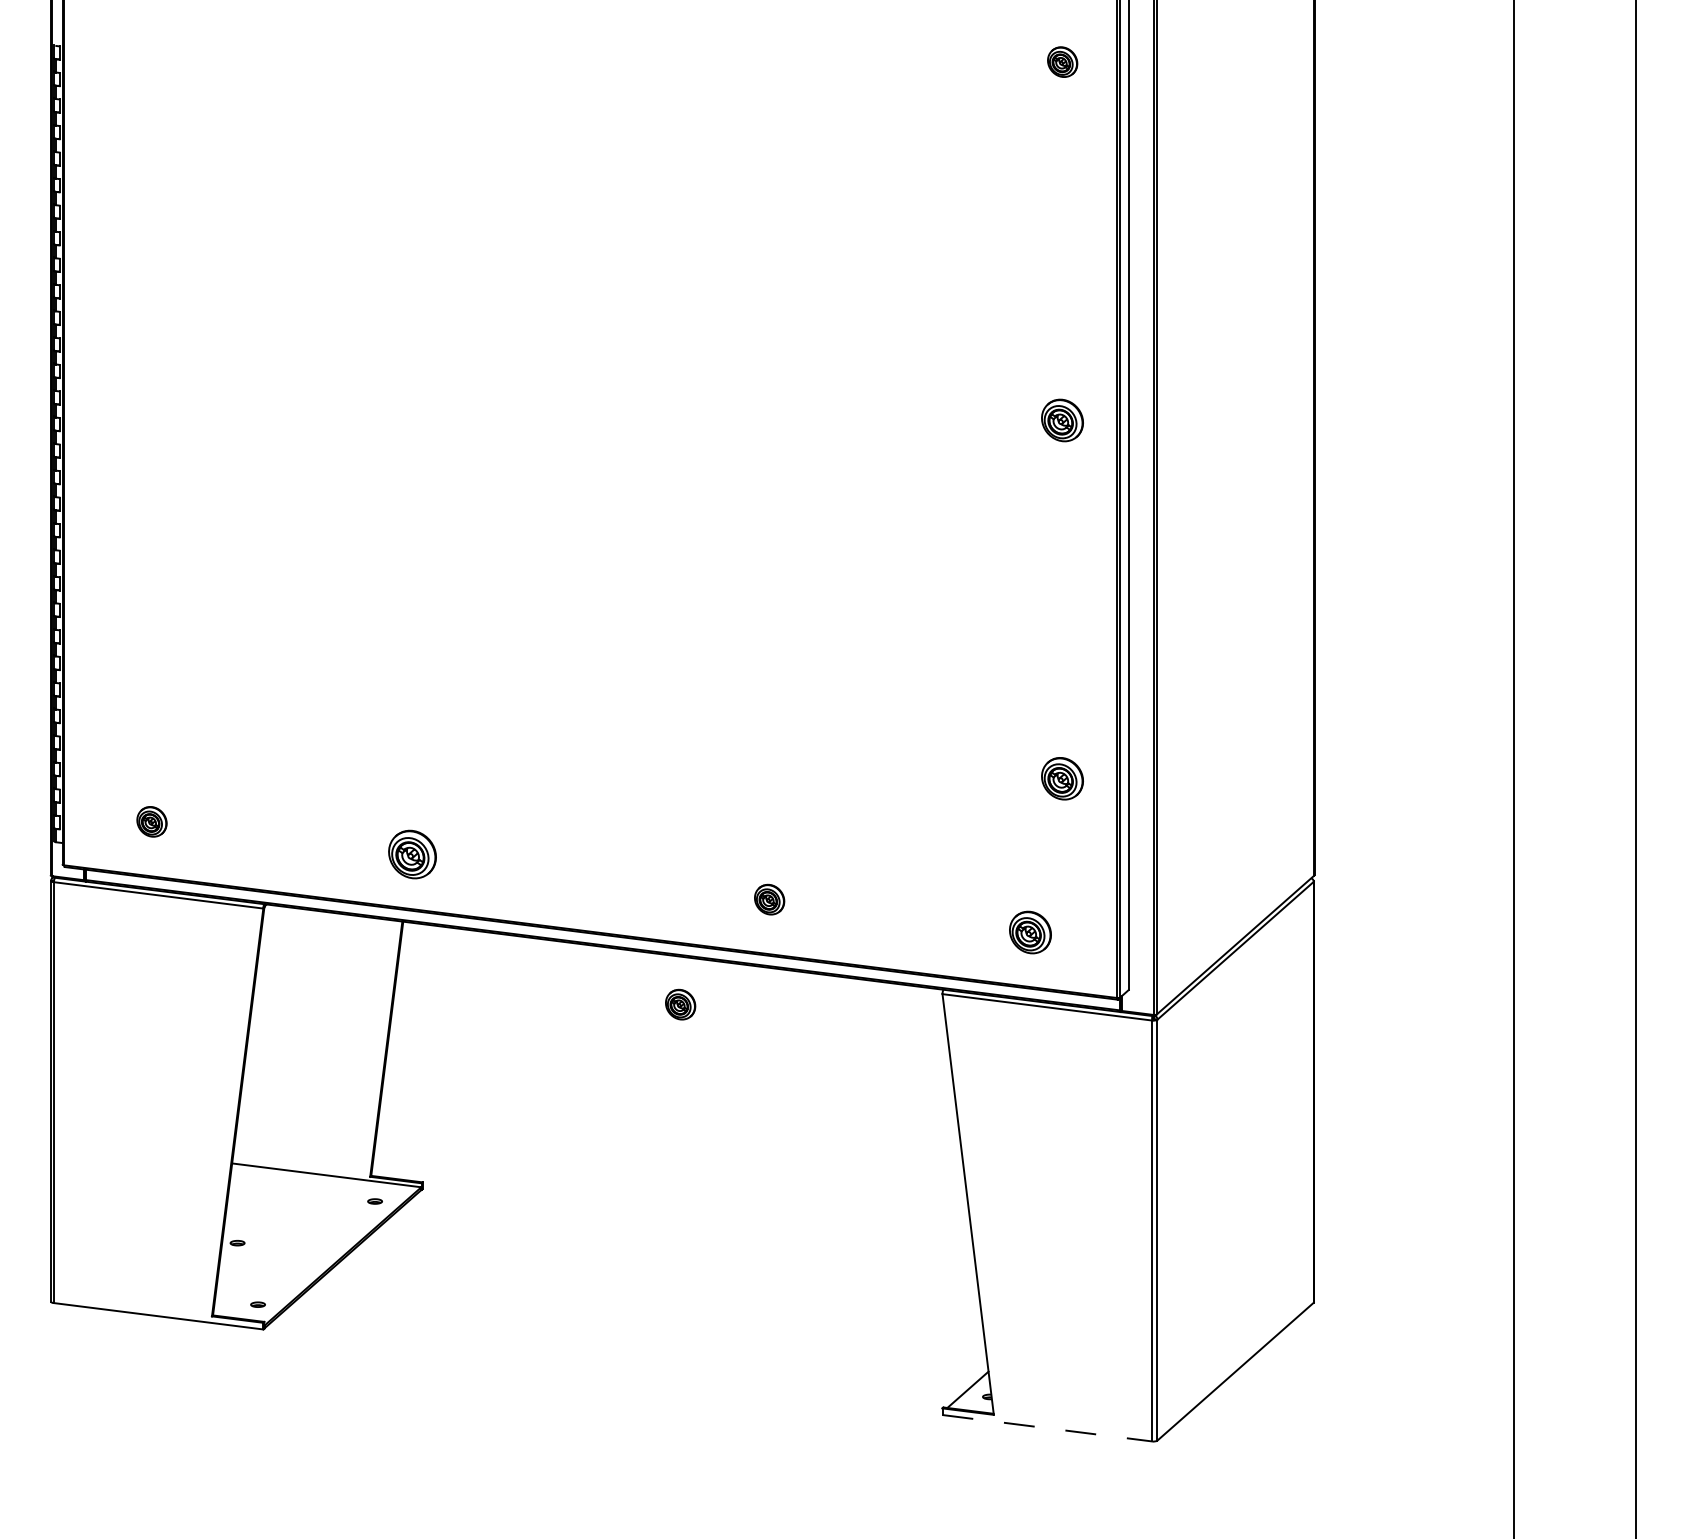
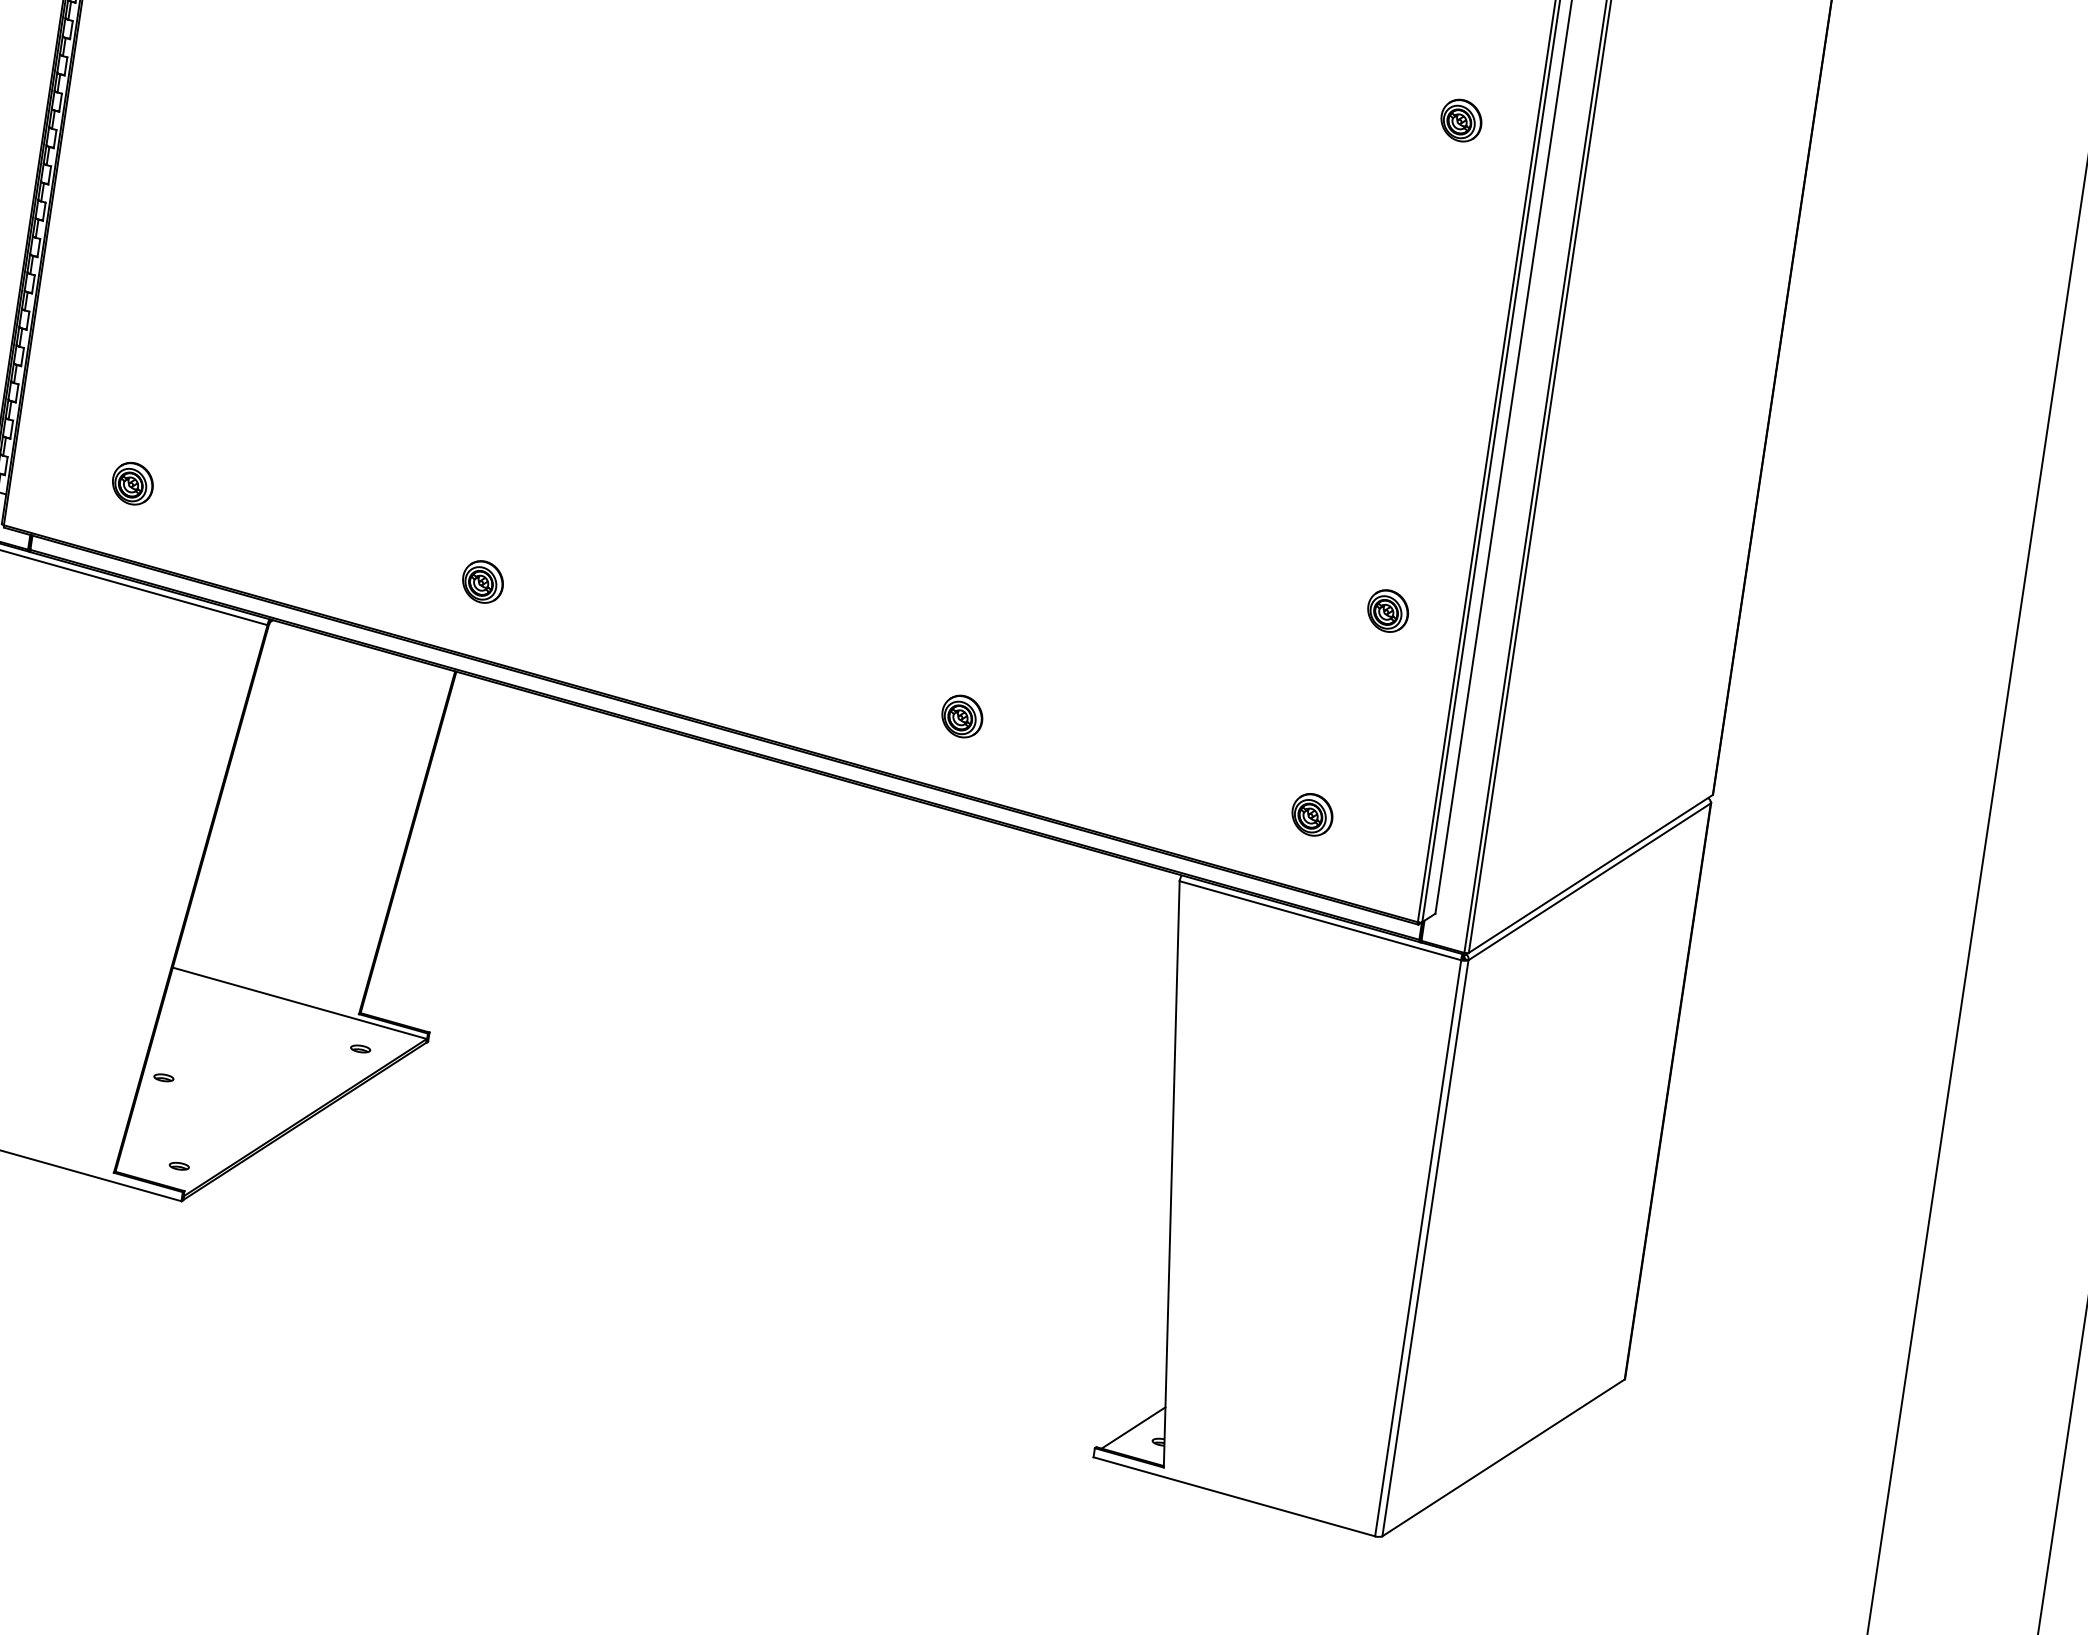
part: (1062, 420) -> (1461, 120), size x0.71
part: (1062, 778) -> (1387, 610), size x0.71
part: (412, 854) -> (482, 581), size x0.62
part: (1029, 932) -> (1311, 814), size x0.71
part: (680, 1004) -> (818, 841), removed
line: (1047, 1428) -> (1234, 1497), dashed -> solid

